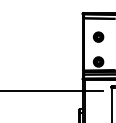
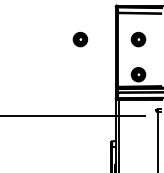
part: (57, 36) -> (80, 38), added

